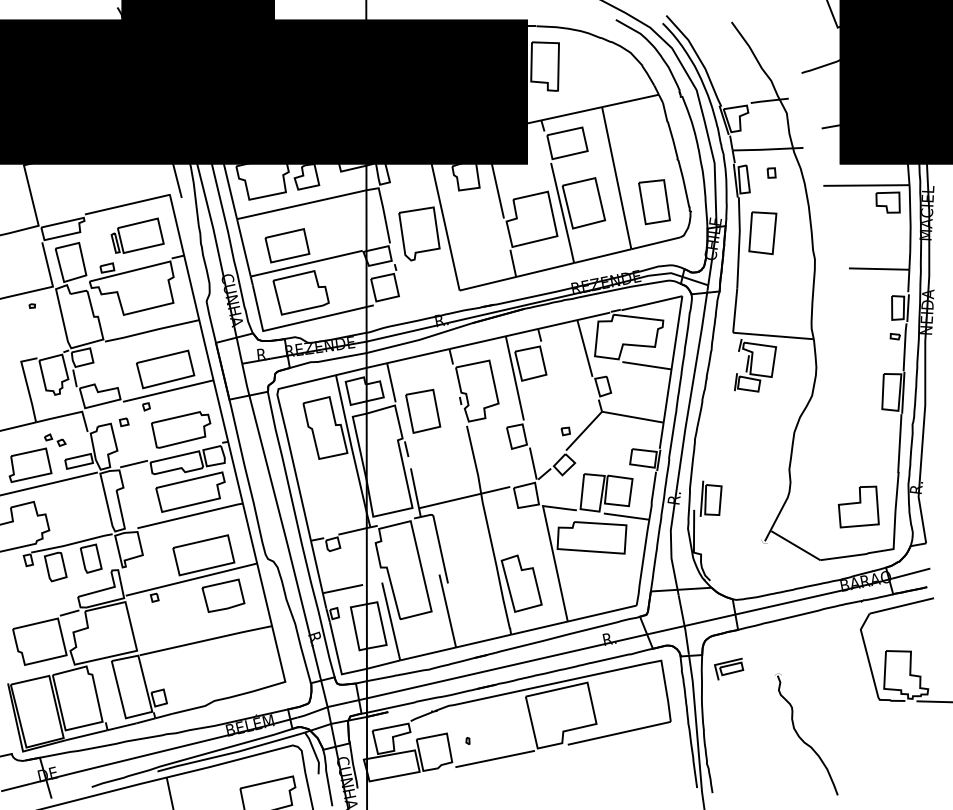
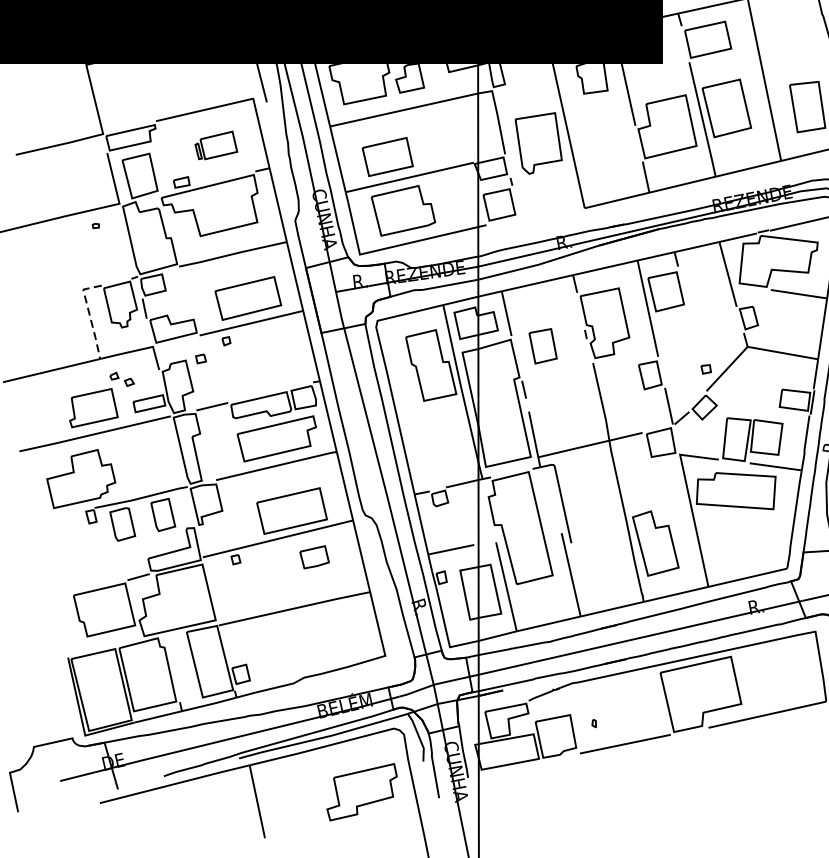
part: (137, 235) -> (216, 145), size x0.7
line: (27, 384) -> (90, 315), solid -> dashed
part: (423, 410) -> (543, 345), size x0.7
part: (181, 429) -> (266, 367), removed
part: (223, 595) -> (314, 557), size x0.6

